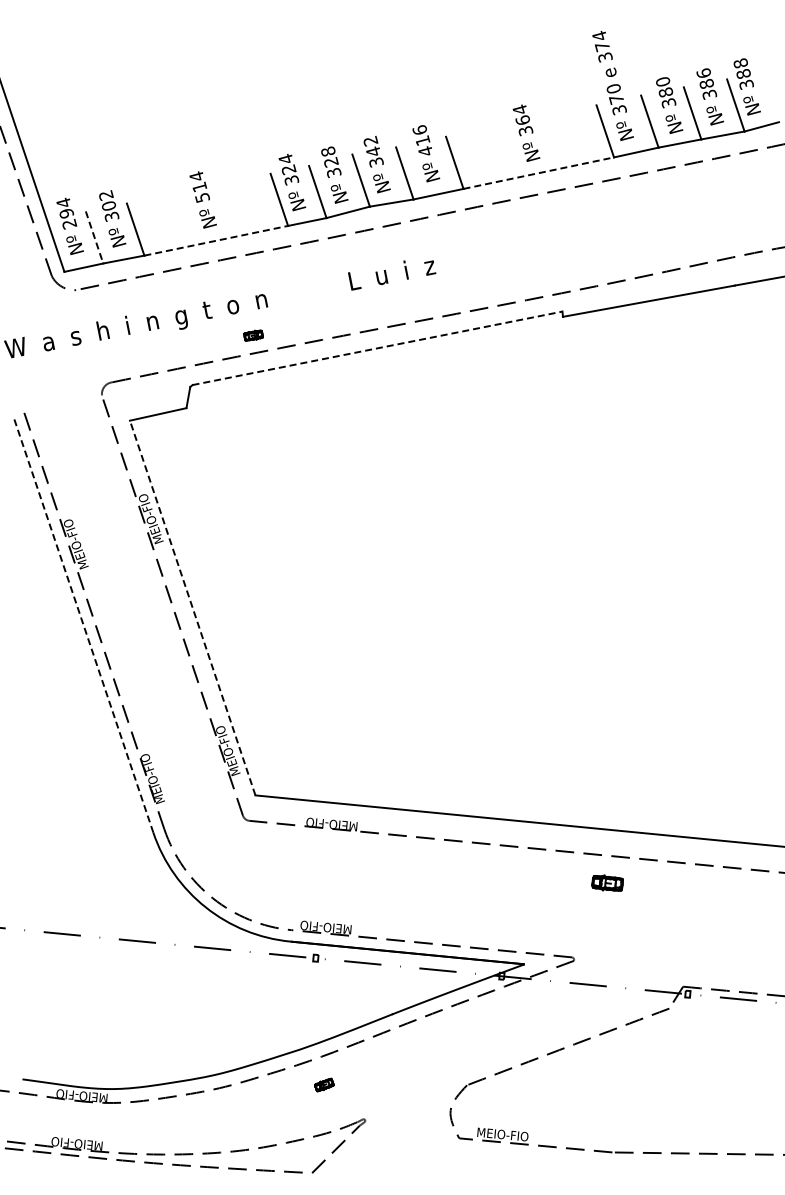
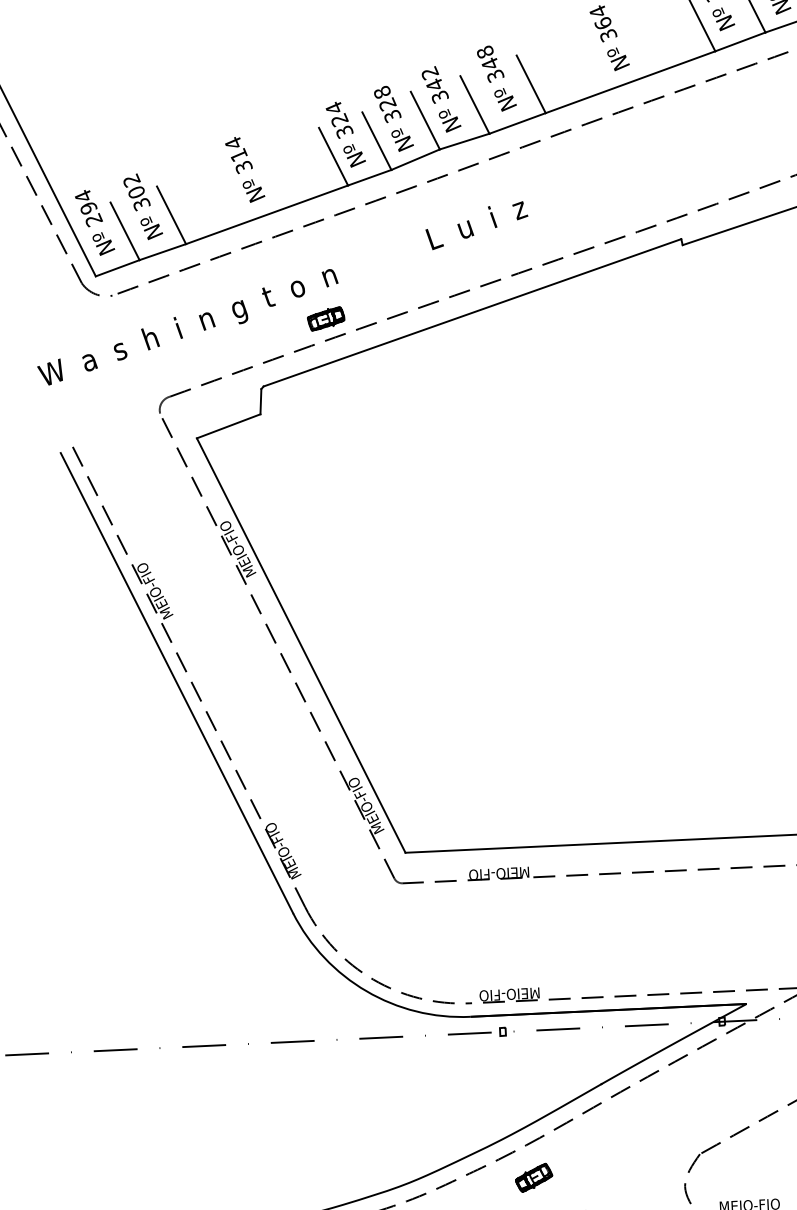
text: (422, 140) -> (489, 63), 416 -> 348
line: (538, 173) -> (630, 82), dashed -> solid
text: (201, 197) -> (242, 166), 514 -> 314
line: (94, 237) -> (125, 231), dashed -> solid
line: (216, 240) -> (267, 214), dashed -> solid
part: (253, 335) -> (326, 318), size x1.67
line: (377, 348) -> (472, 312), dashed -> solid
line: (192, 608) -> (301, 646), dashed -> solid
line: (83, 624) -> (177, 682), dashed -> solid
part: (324, 1084) -> (534, 1177), size x1.67

